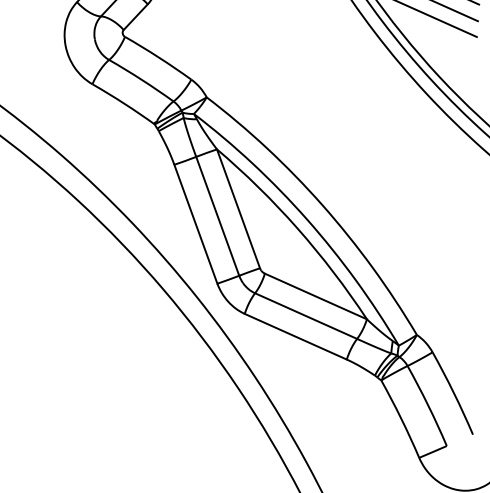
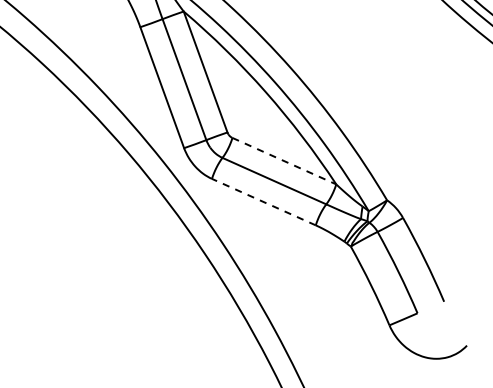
line: (315, 296) -> (283, 161), solid -> dashed
line: (295, 336) -> (263, 201), solid -> dashed

